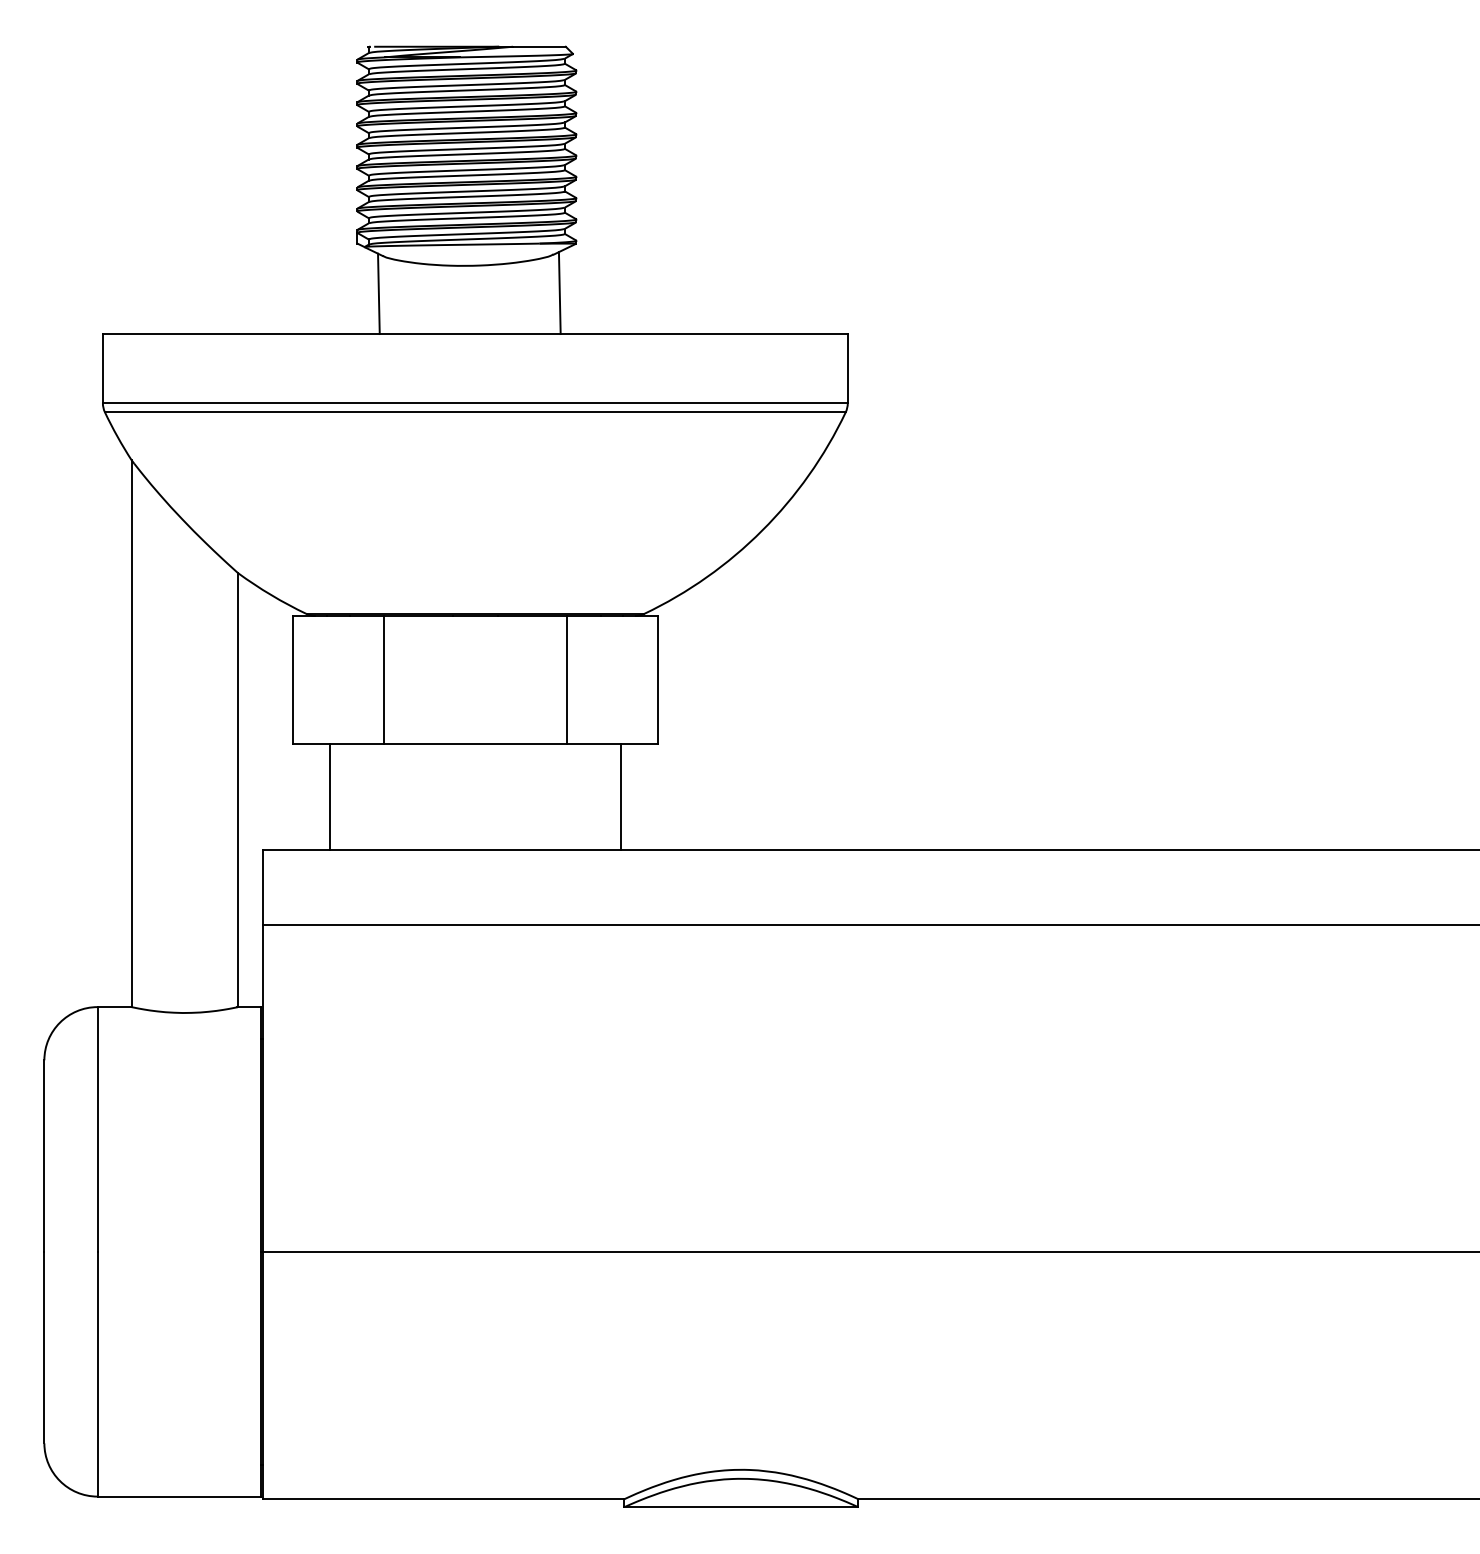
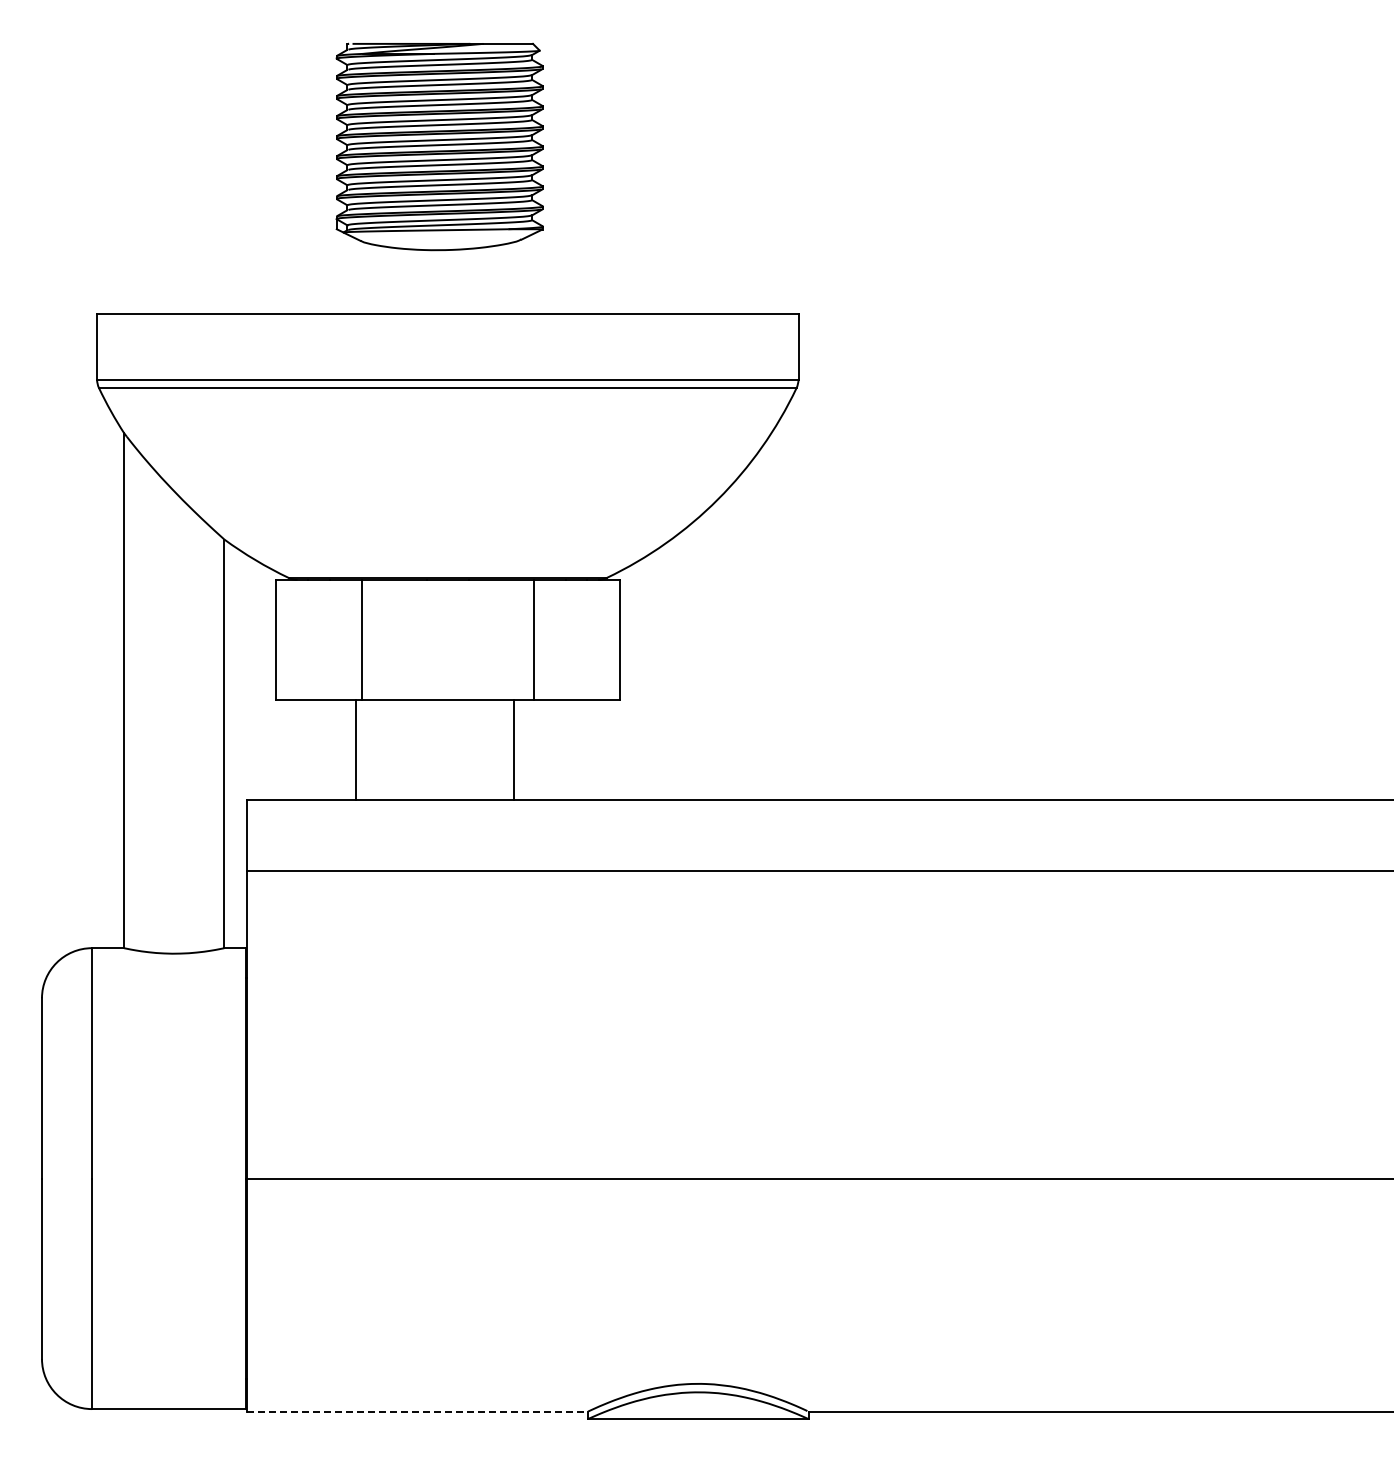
line: (559, 292) -> (527, 275), removed
line: (378, 293) -> (356, 276), removed
line: (329, 797) -> (355, 750), moved
line: (621, 797) -> (514, 750), moved
line: (444, 1499) -> (418, 1411), solid -> dashed

